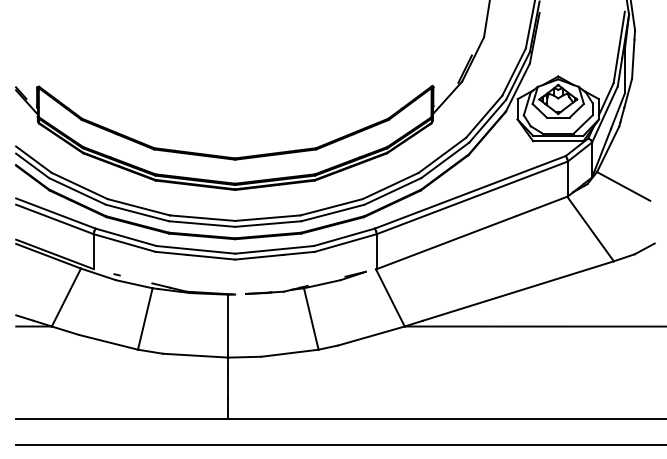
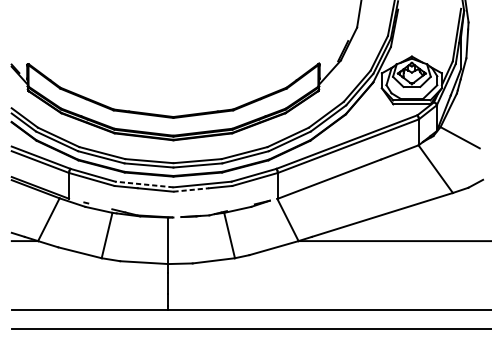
line: (195, 249) -> (144, 184), solid -> dashed
line: (259, 257) -> (191, 190), solid -> dashed

